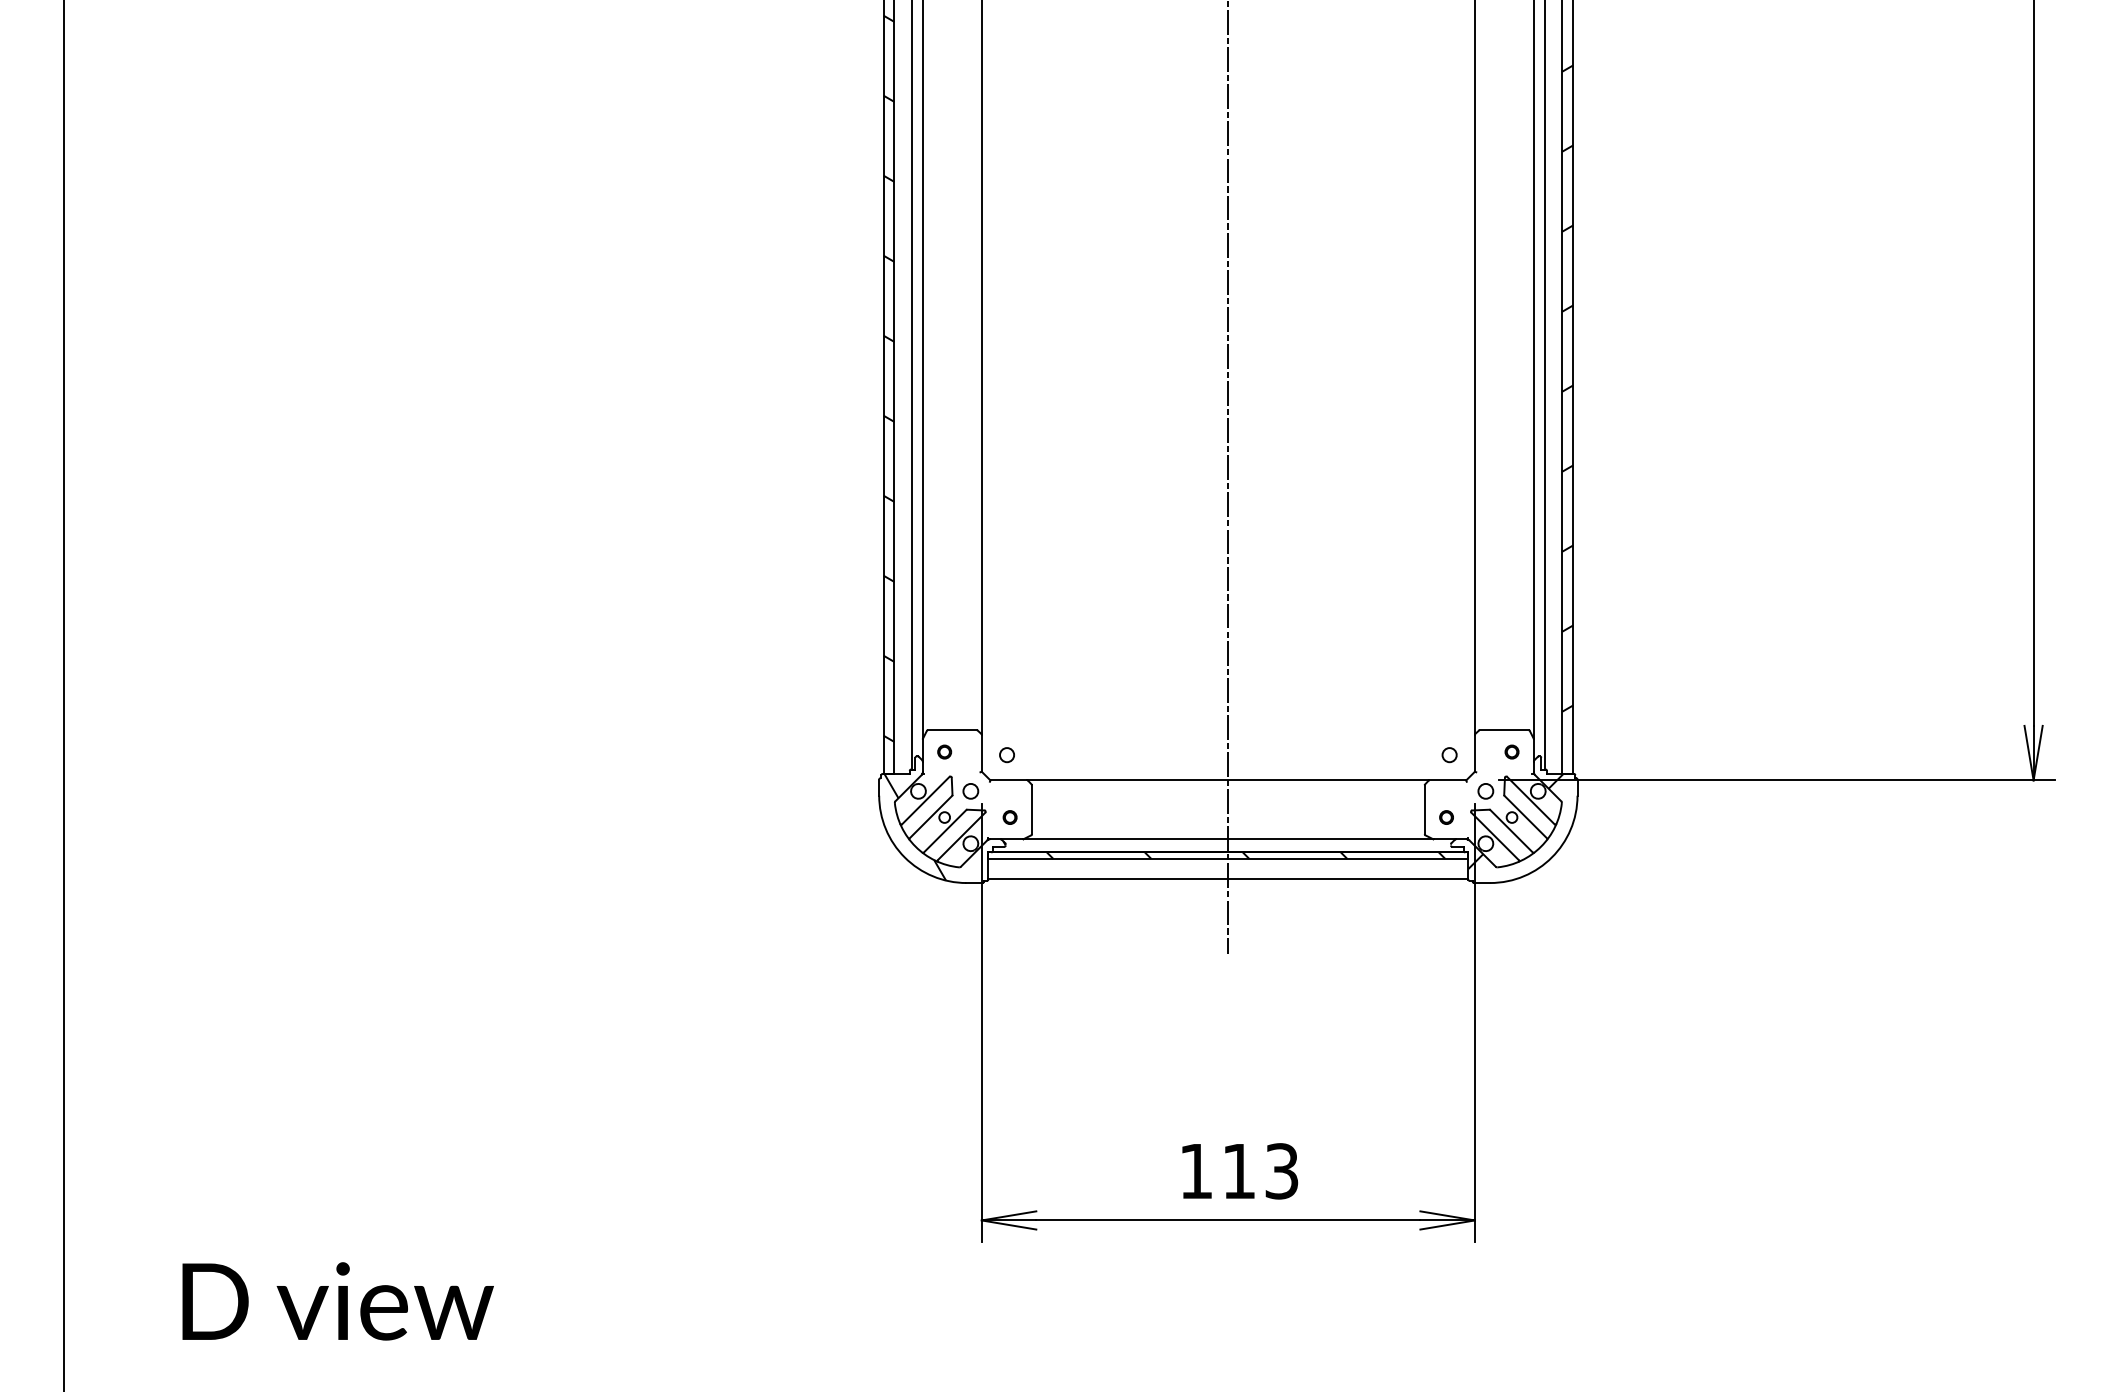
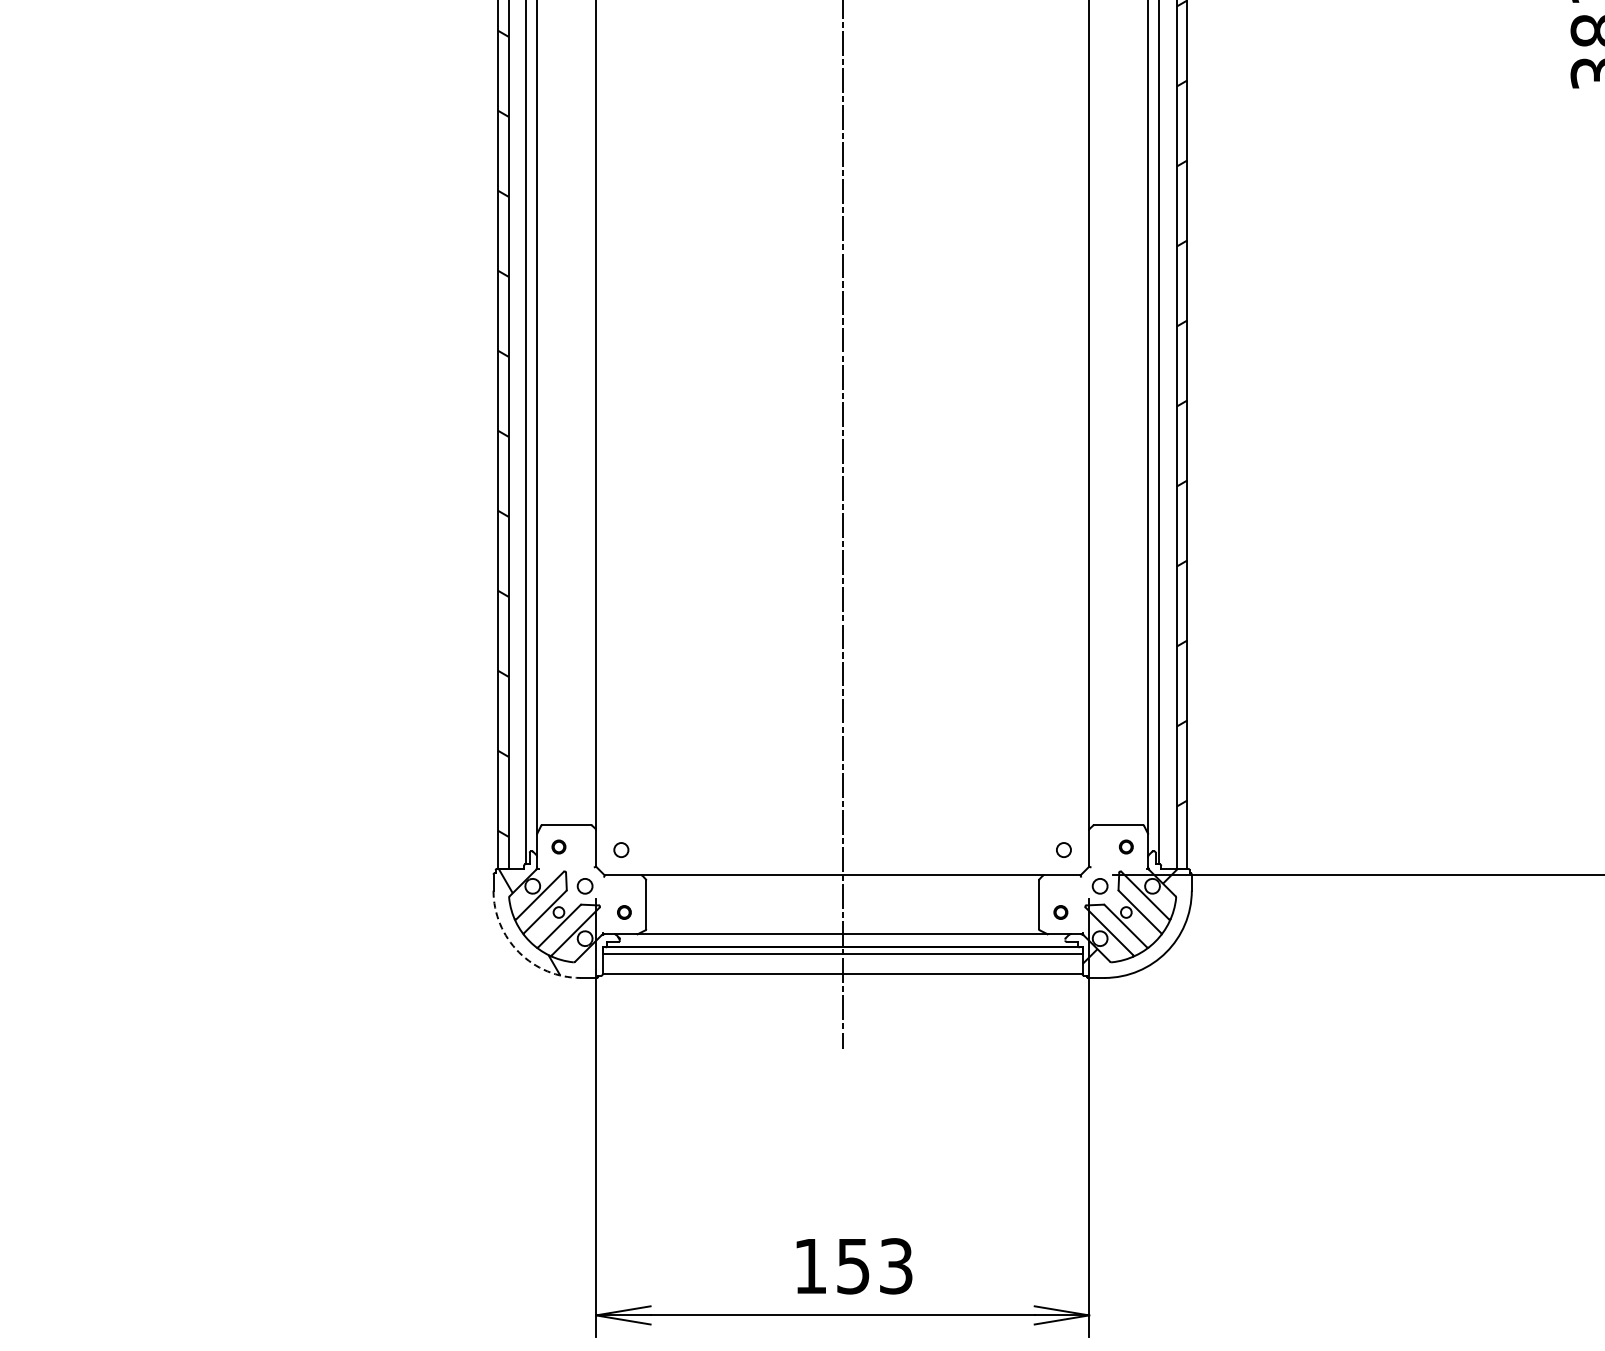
hatch: (1245, 855) -> (859, 950), removed
arc: (904, 857) -> (518, 952), solid -> dashed
text: (1238, 1171) -> (852, 1266), 113 -> 153

